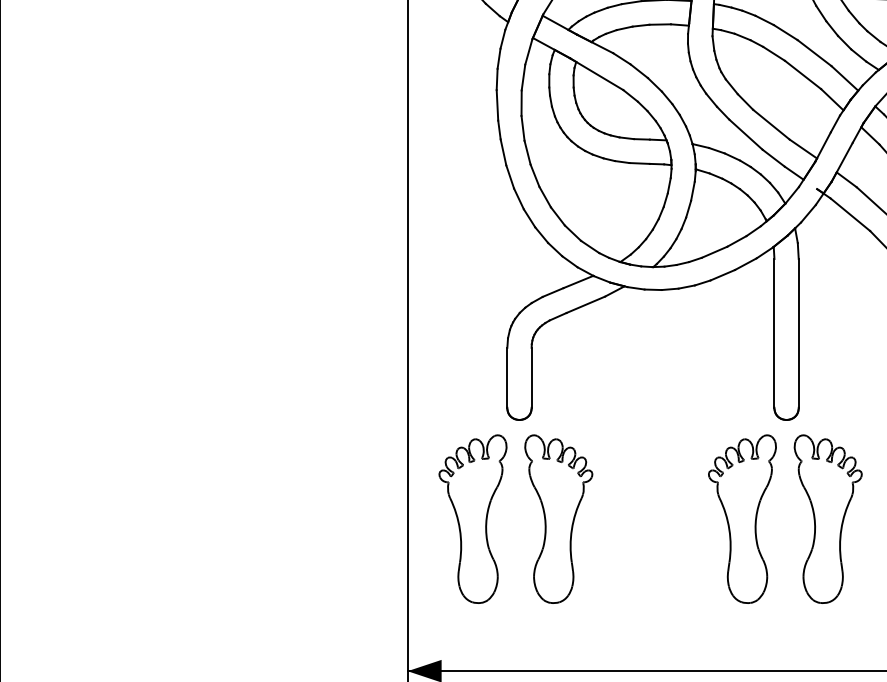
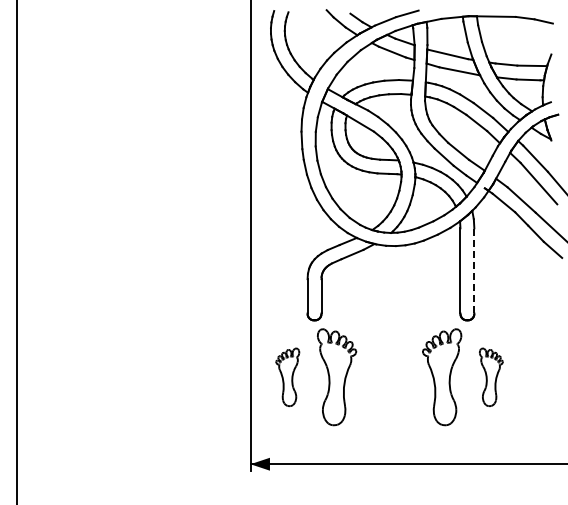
line: (798, 332) -> (474, 270), solid -> dashed
part: (472, 519) -> (287, 377), size x0.6
part: (828, 519) -> (491, 377), size x0.6

